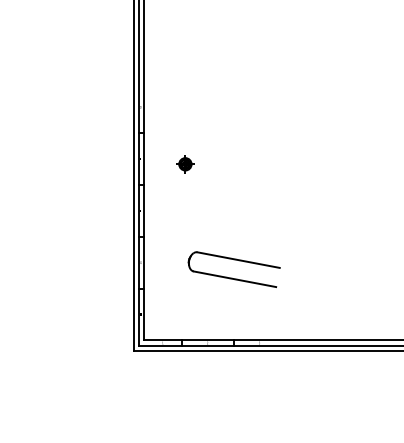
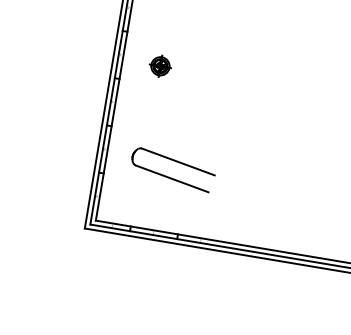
part: (185, 164) -> (160, 66), size x1.6
part: (232, 277) -> (170, 176), moved

